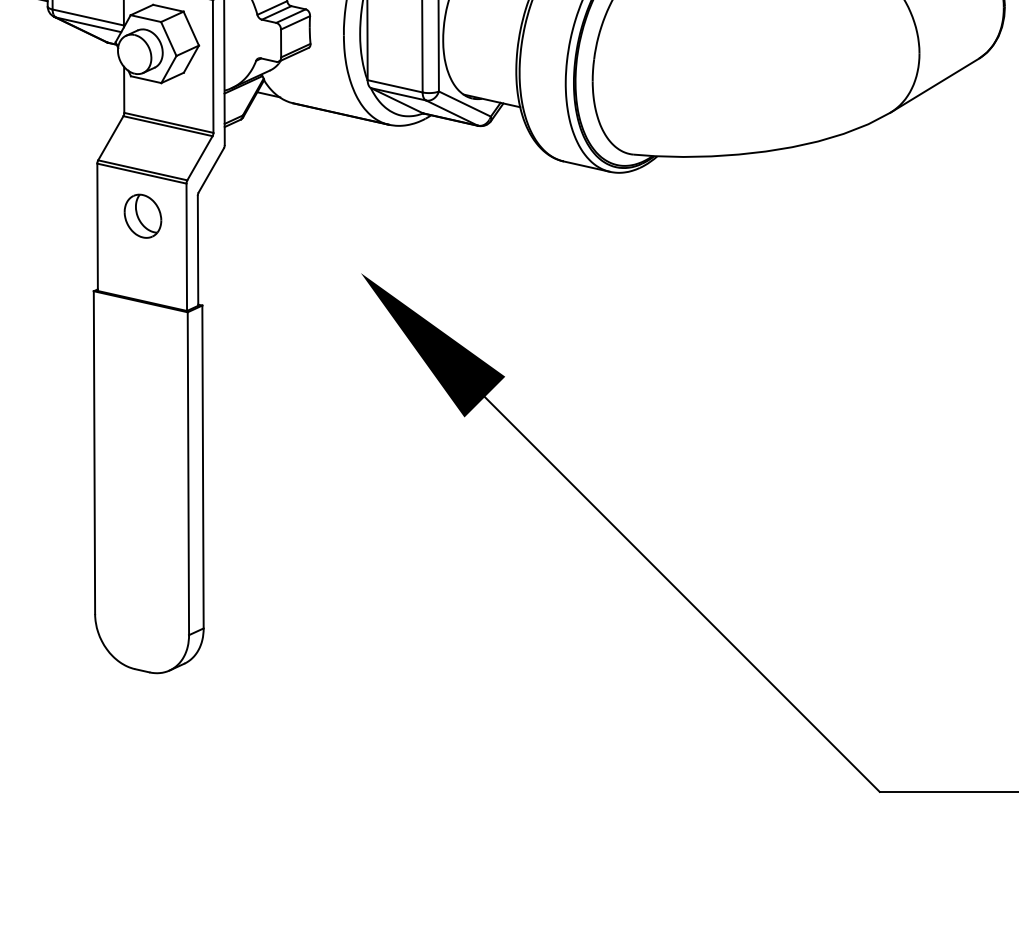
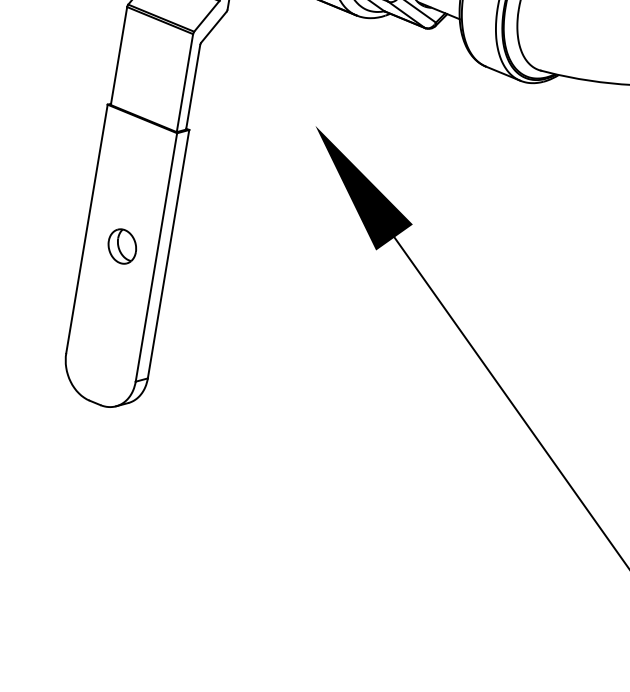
part: (142, 215) -> (122, 245), moved

